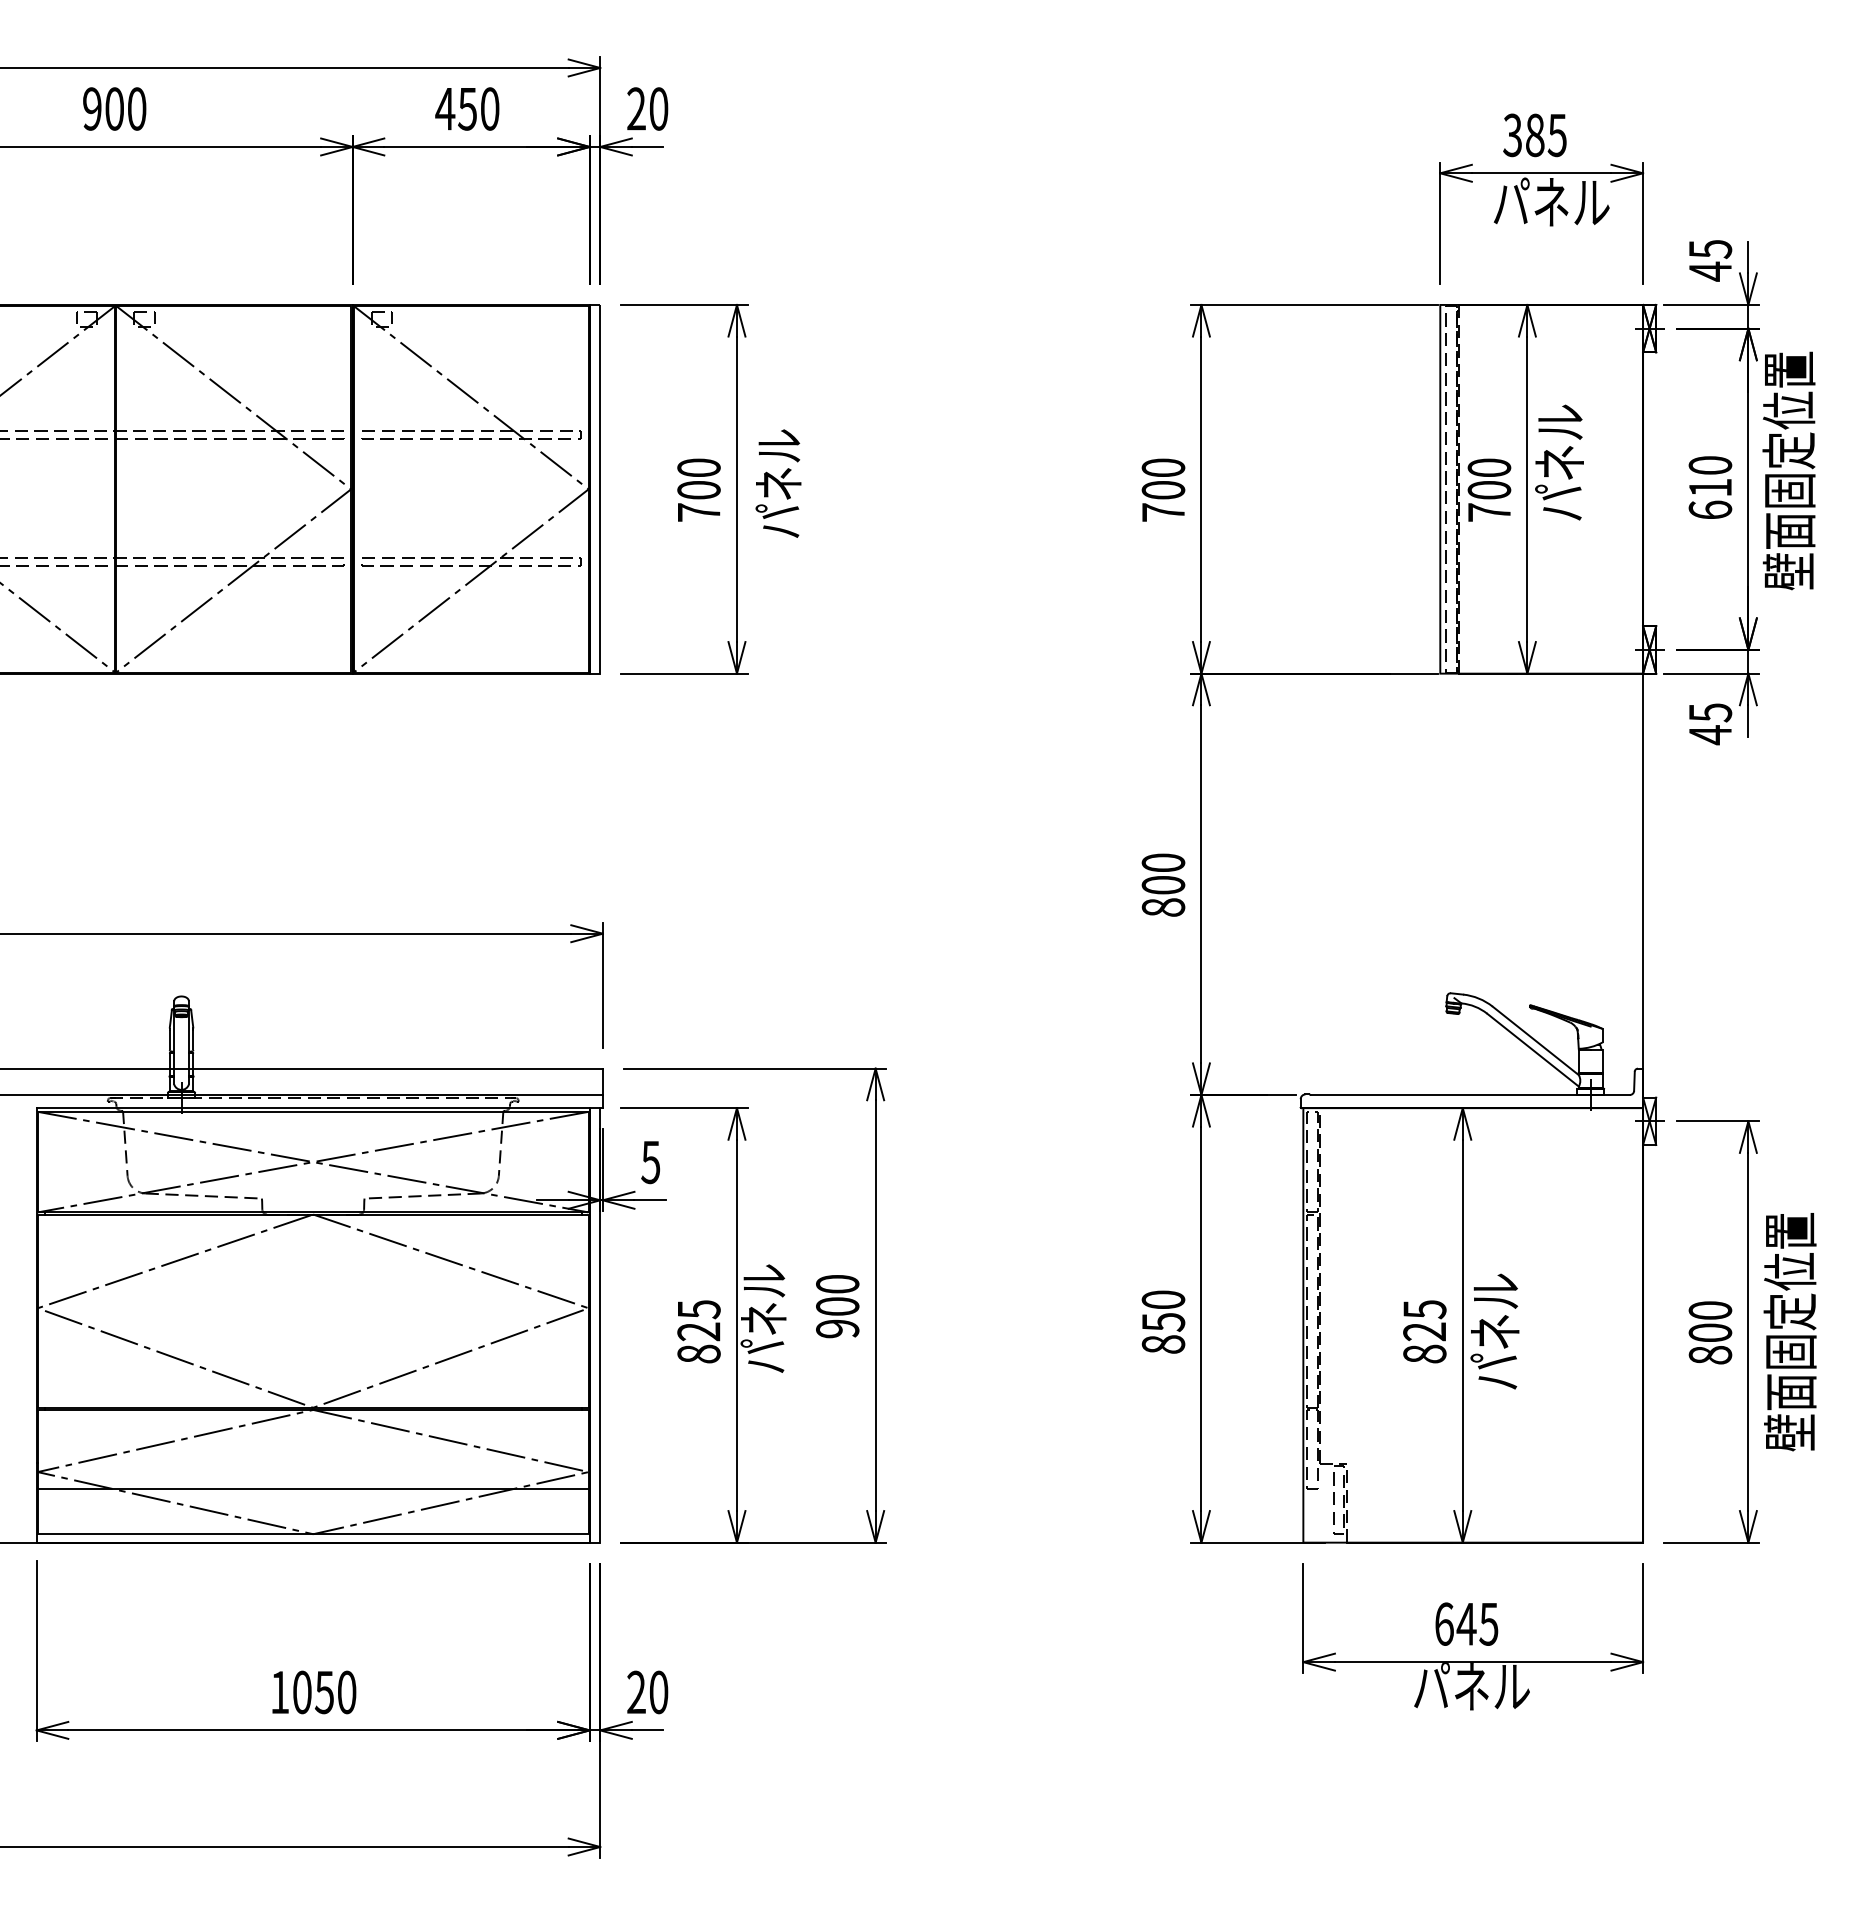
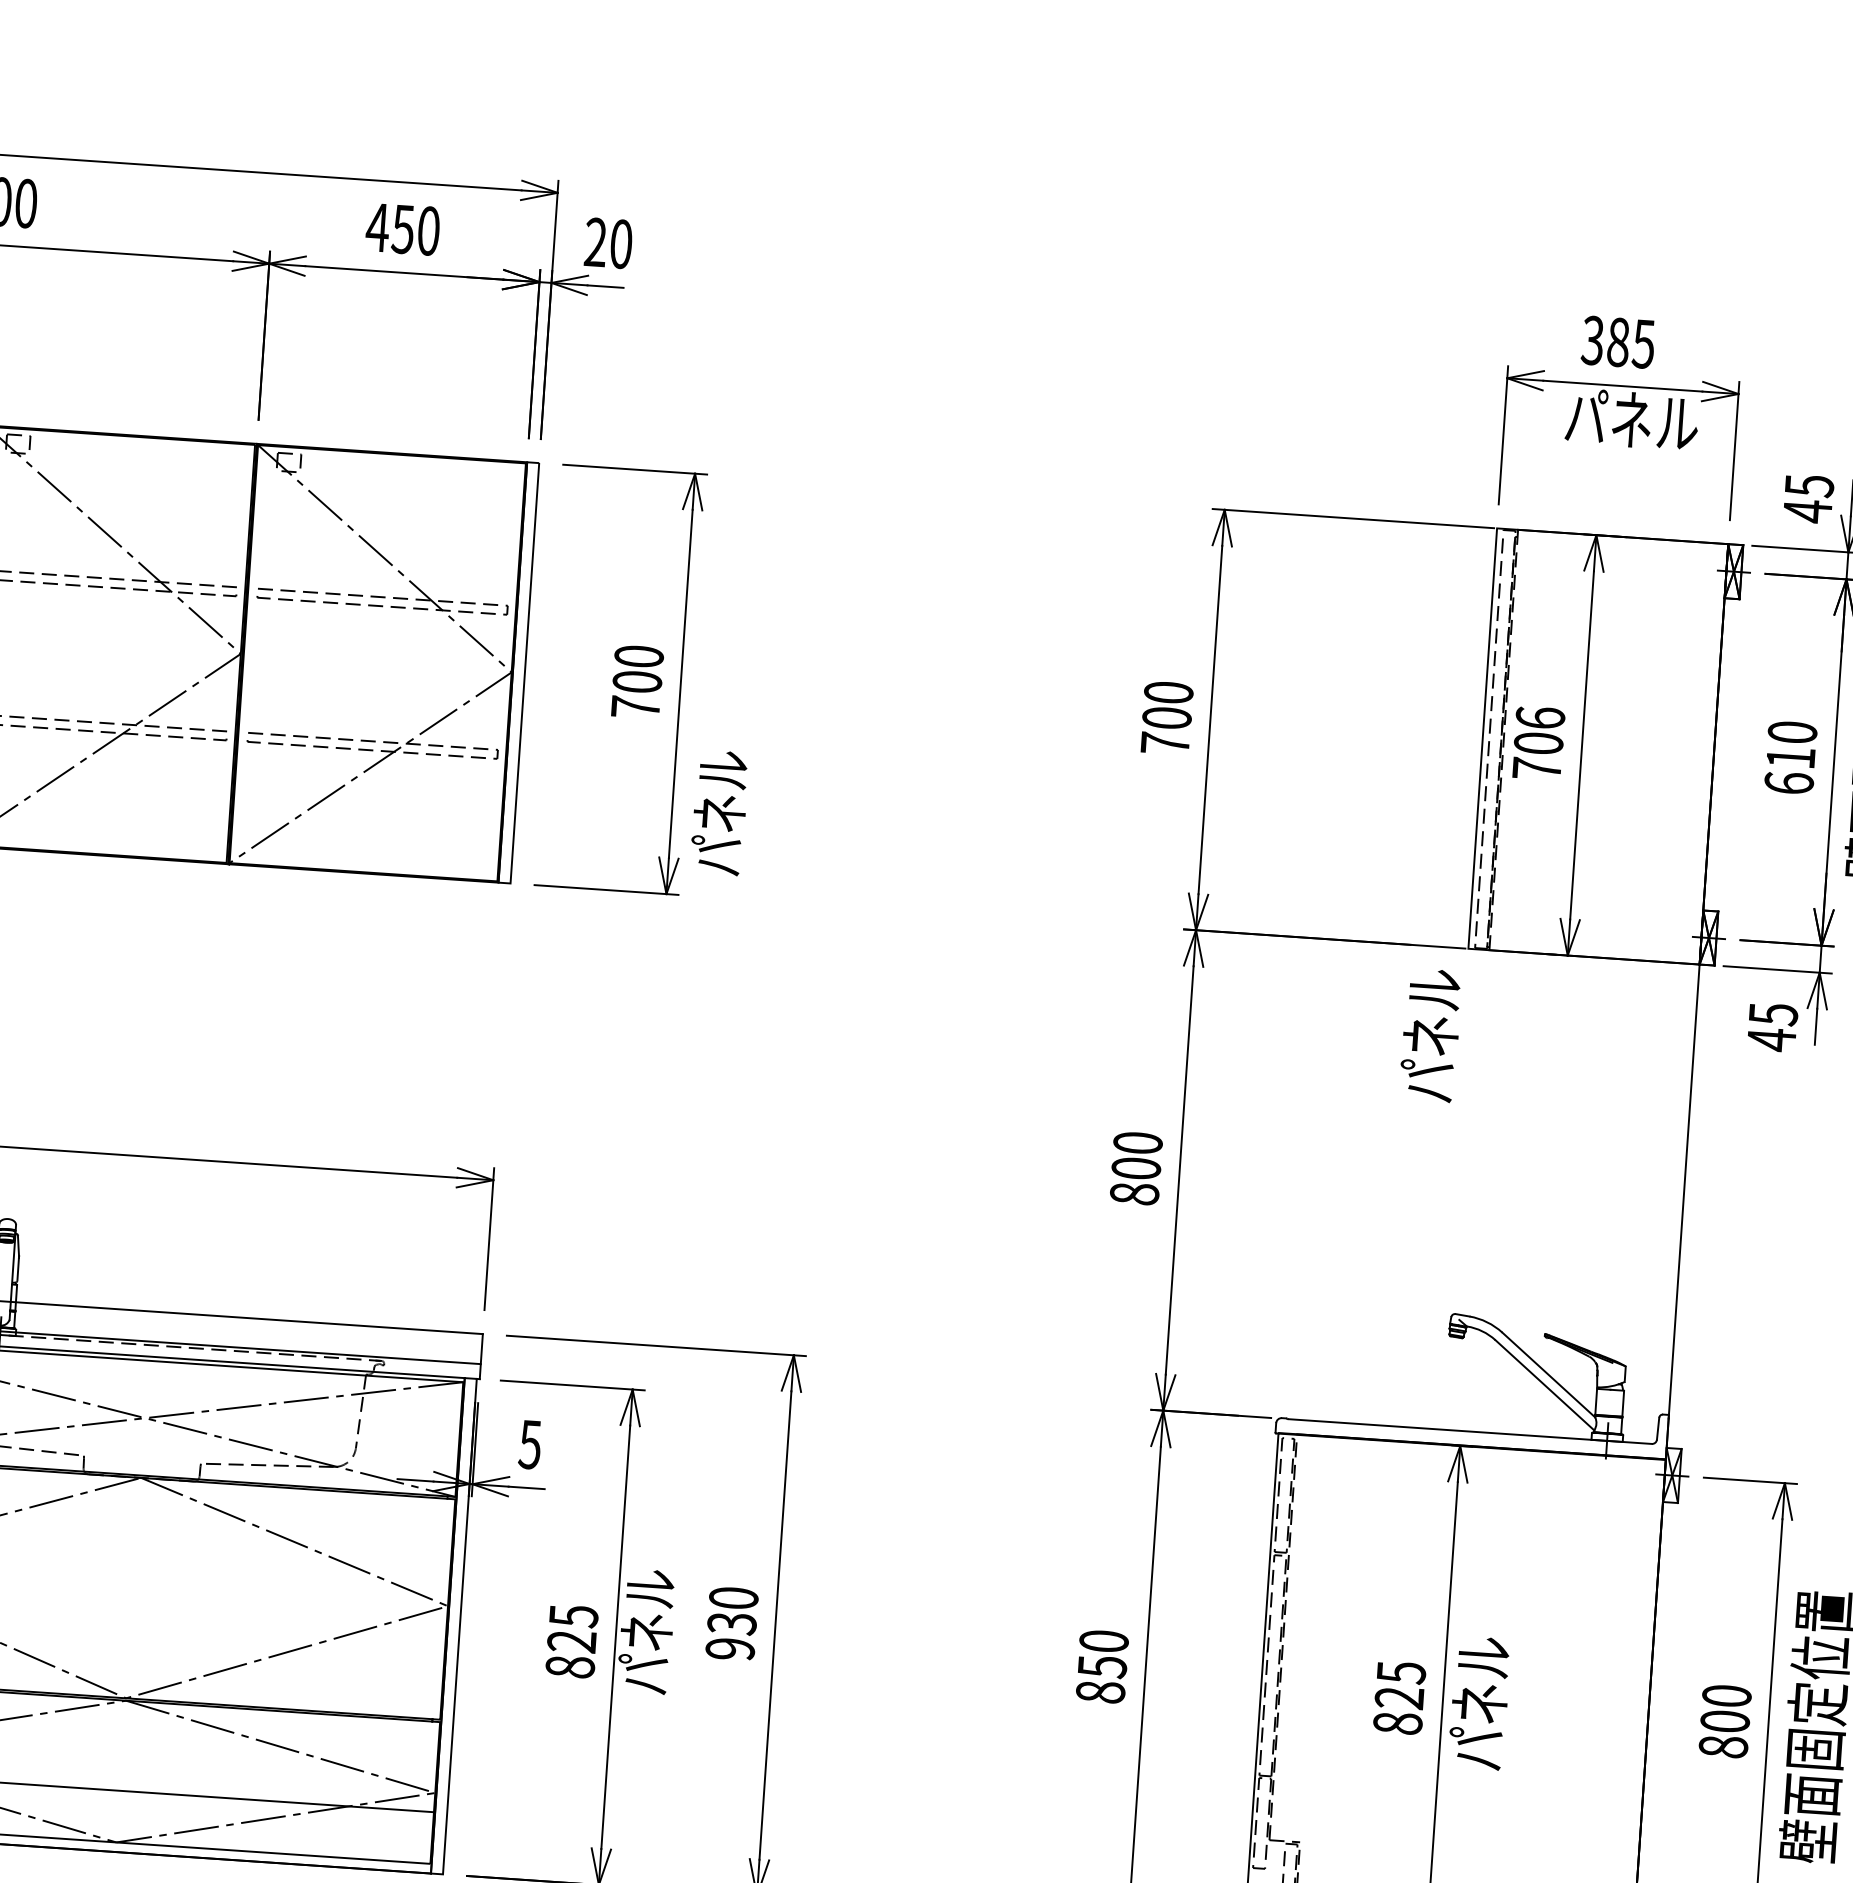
text: (1559, 462) -> (1430, 1035), moved
text: (1489, 467) -> (1540, 717), 700 -> 706
text: (778, 483) -> (719, 812), moved
text: (837, 1306) -> (731, 1623), 900 -> 930

